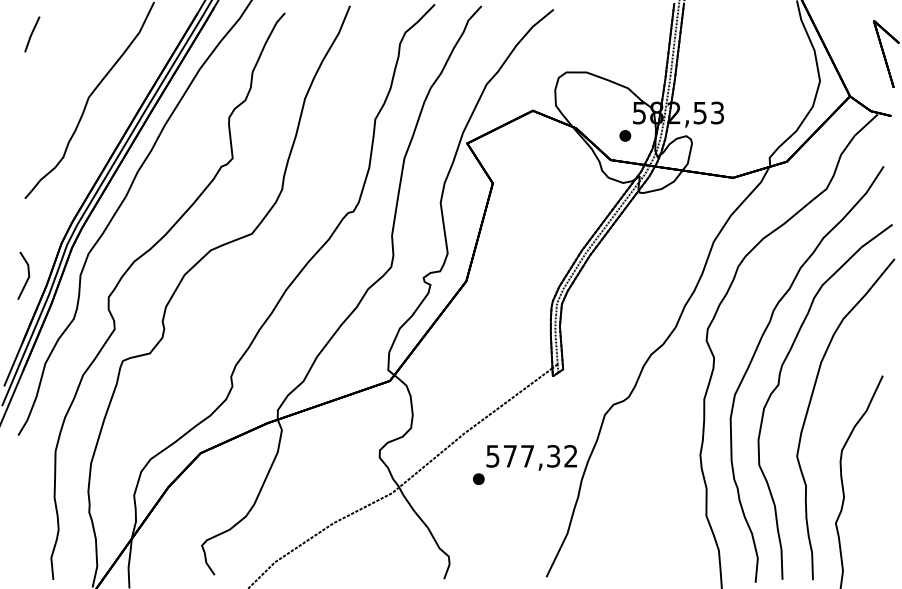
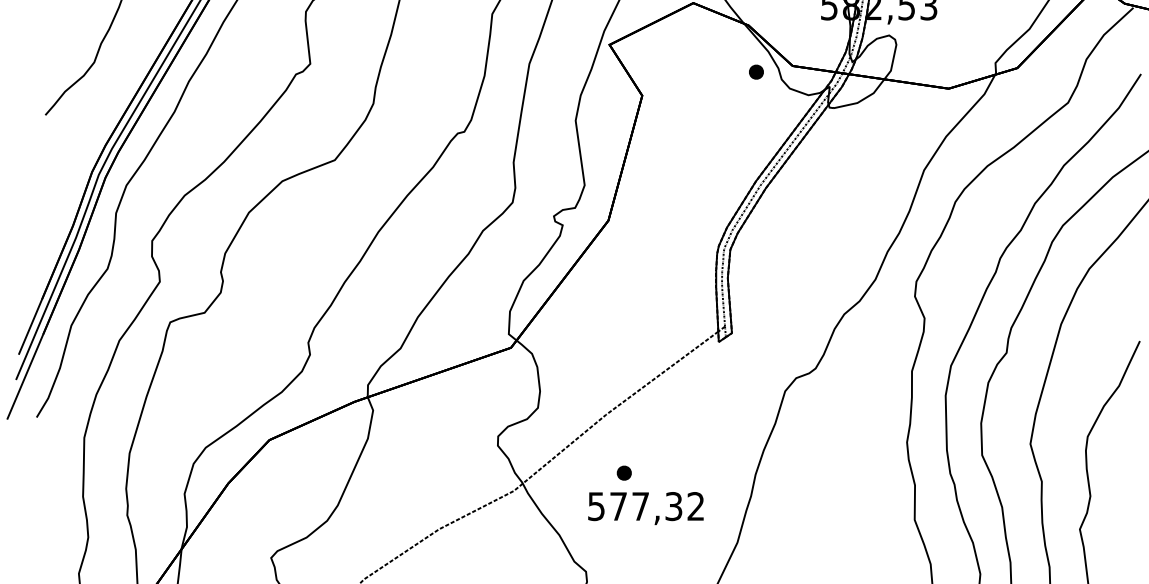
part: (625, 135) -> (756, 71), moved
line: (27, 277) -> (48, 215), removed
text: (531, 457) -> (645, 508), moved

